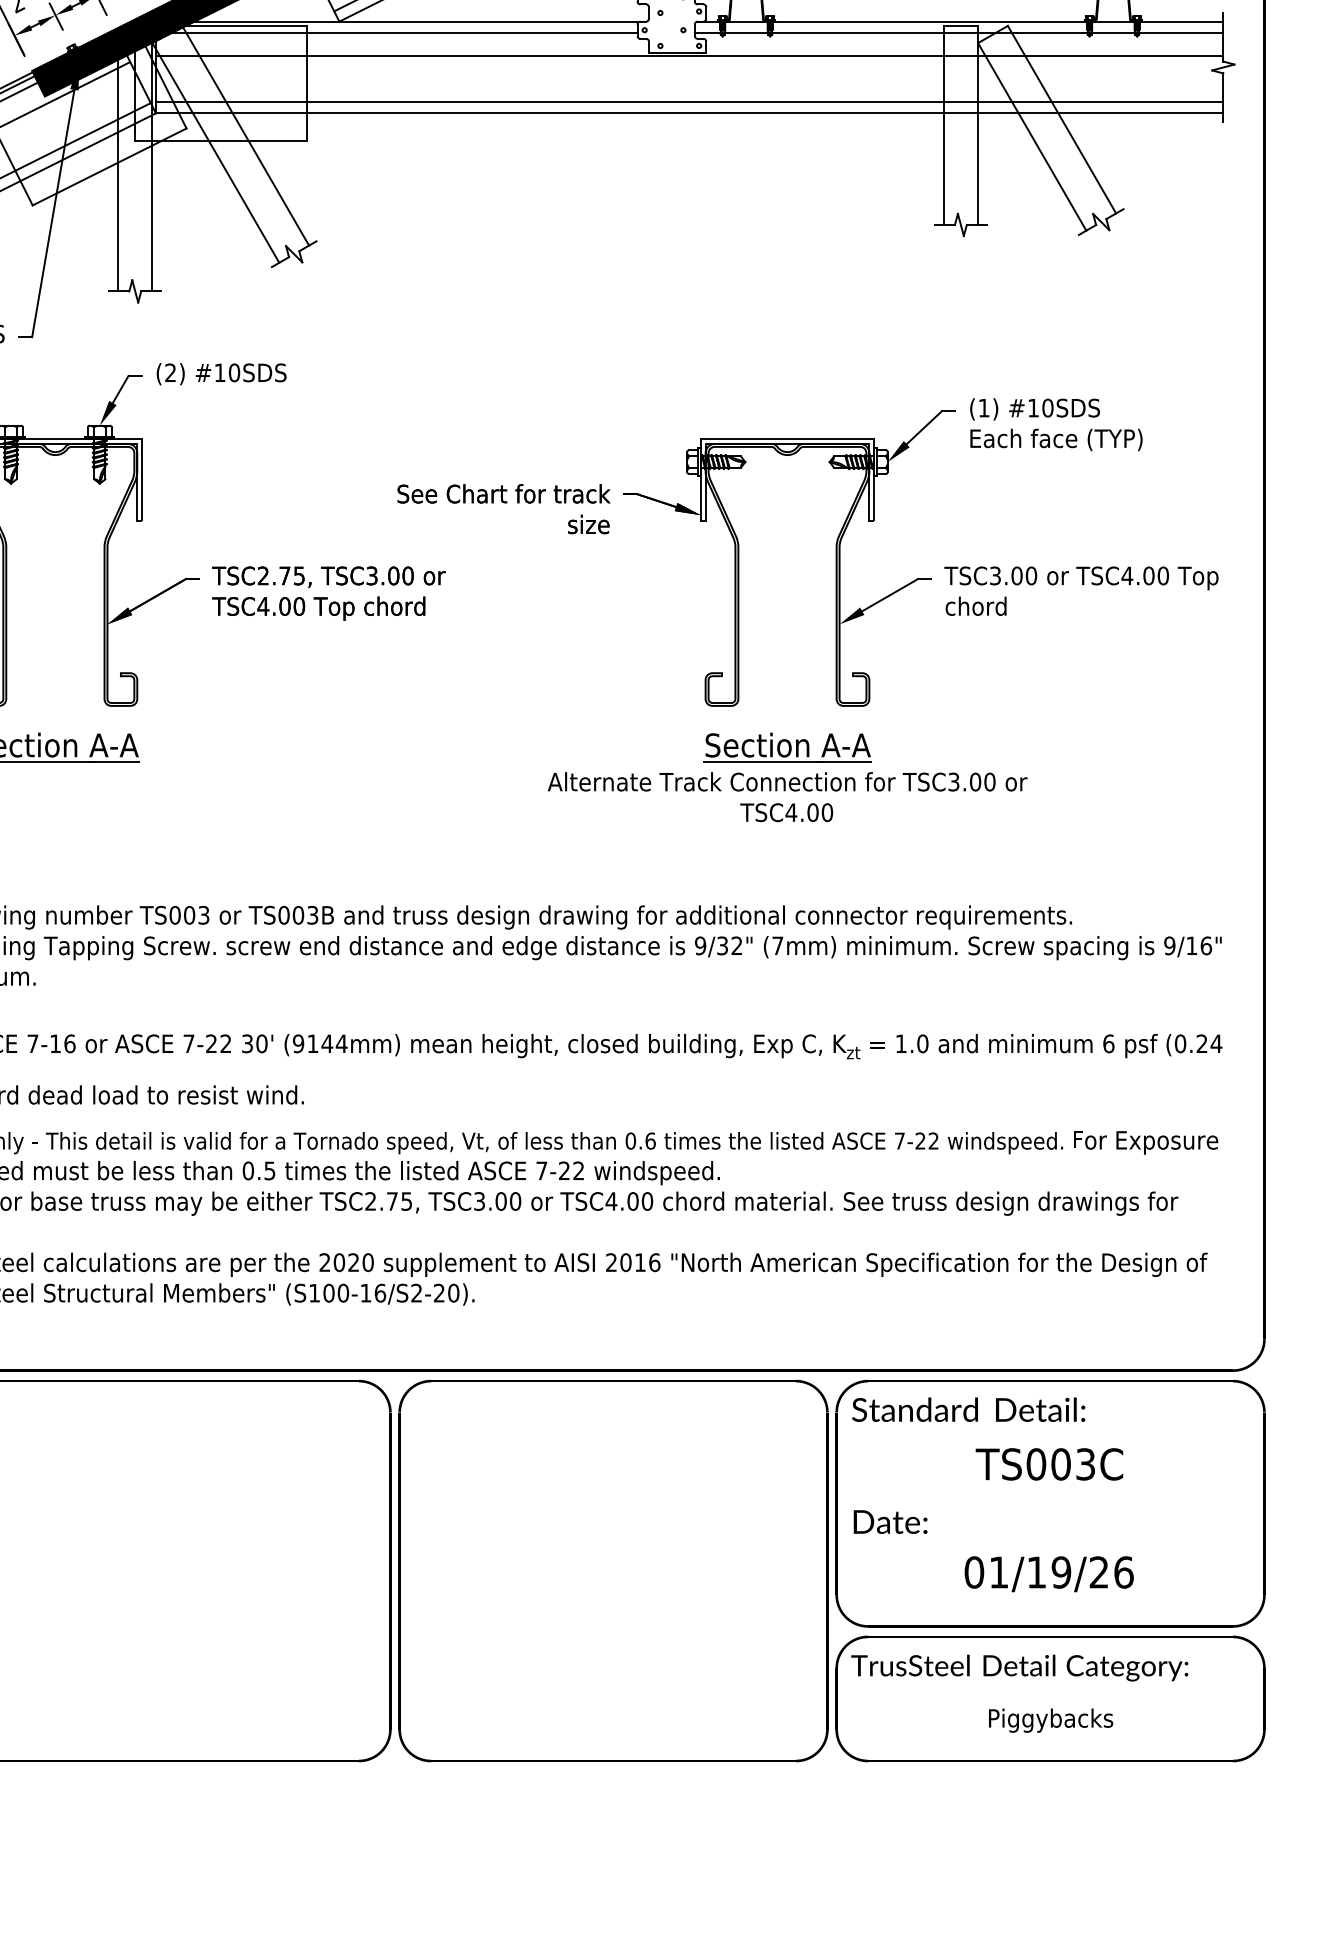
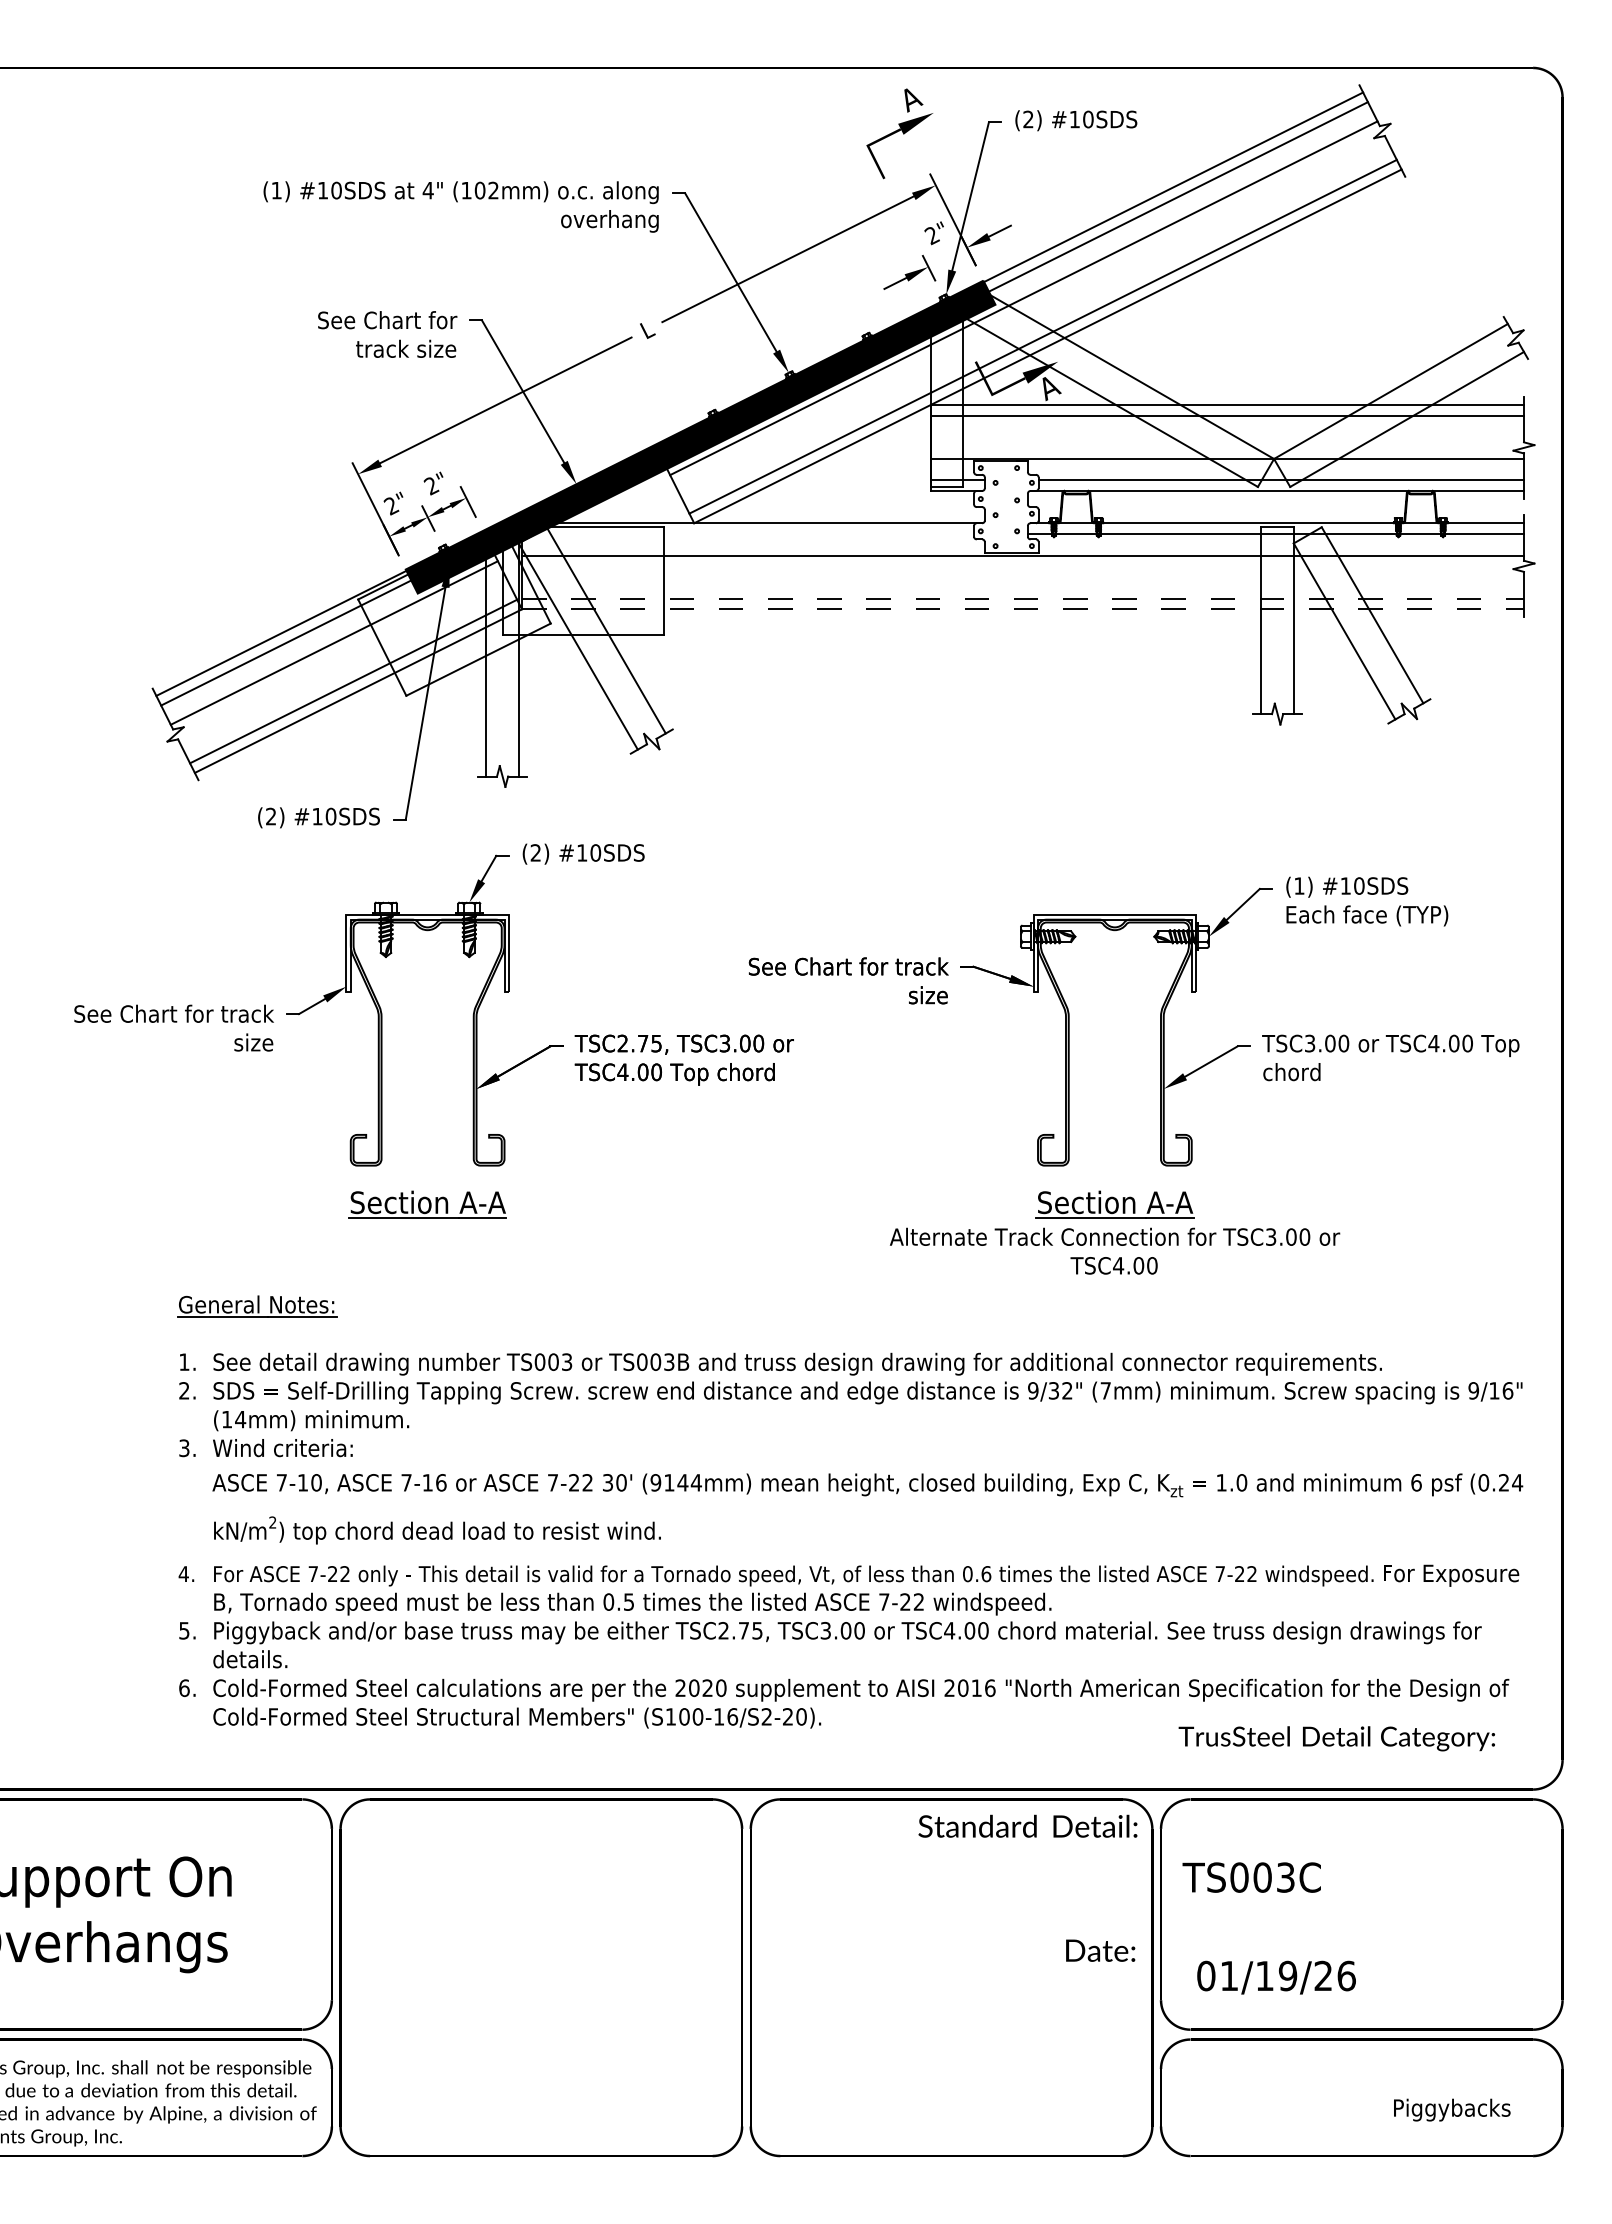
line: (396, 33) -> (747, 534), removed
line: (689, 101) -> (1022, 598), solid -> dashed
line: (689, 113) -> (1022, 609), solid -> dashed
text: (968, 1408) -> (1027, 1825), moved
text: (1049, 1464) -> (1251, 1877), moved
text: (890, 1521) -> (1100, 1950), moved
text: (1049, 1574) -> (1276, 1977), moved
text: (1019, 1667) -> (1336, 1738), moved
text: (1051, 1719) -> (1452, 2109), moved

